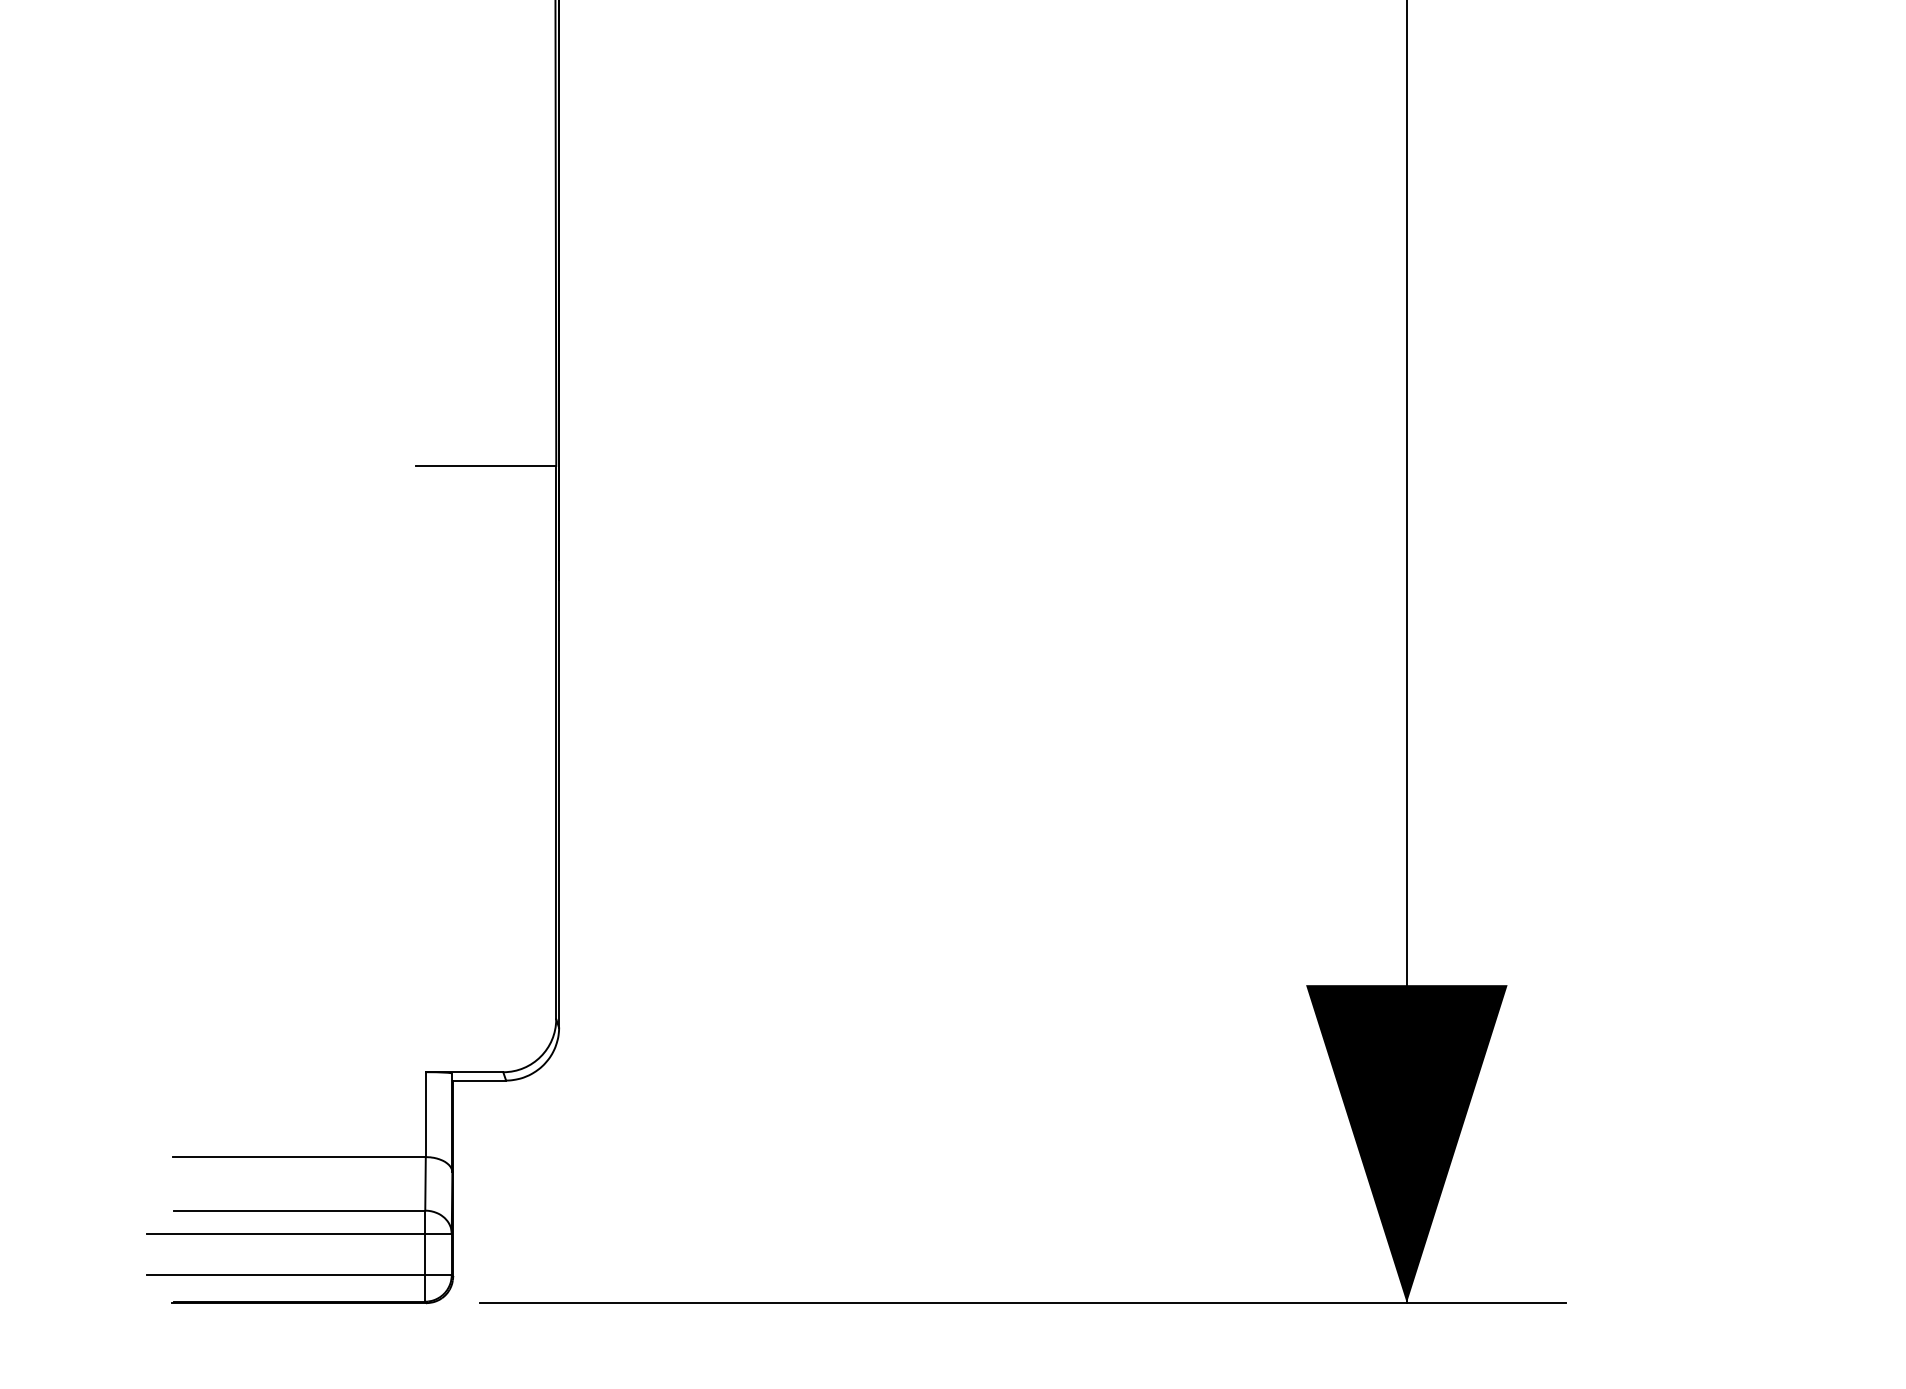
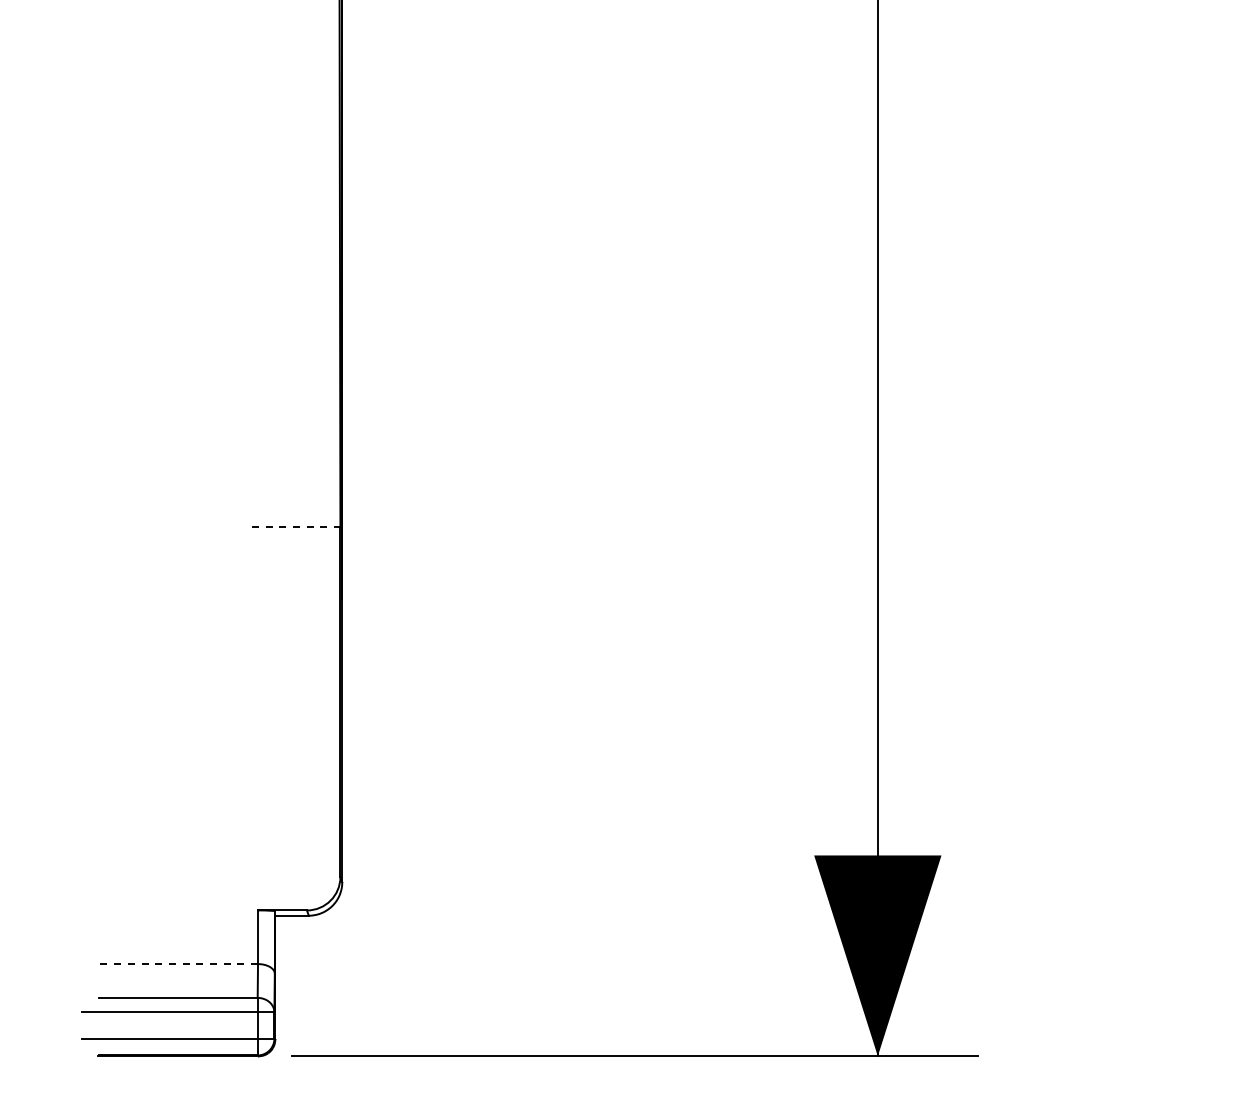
line: (486, 466) -> (296, 527), solid -> dashed
line: (299, 1157) -> (178, 964), solid -> dashed

